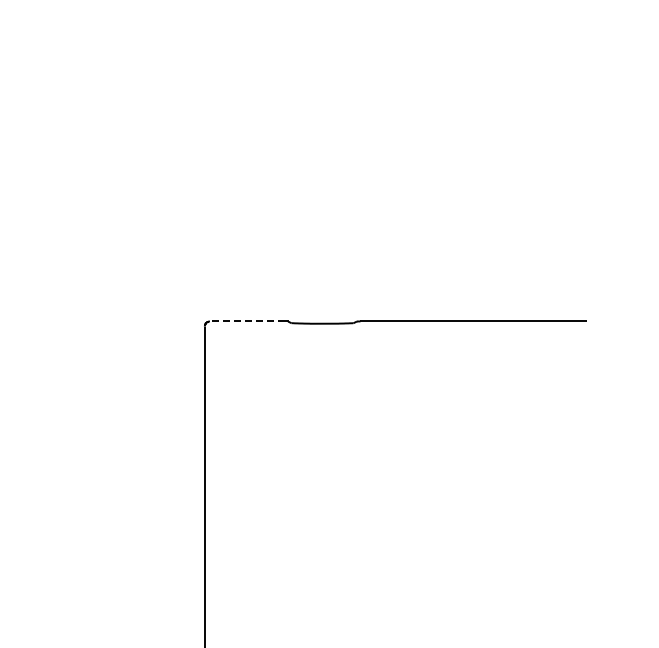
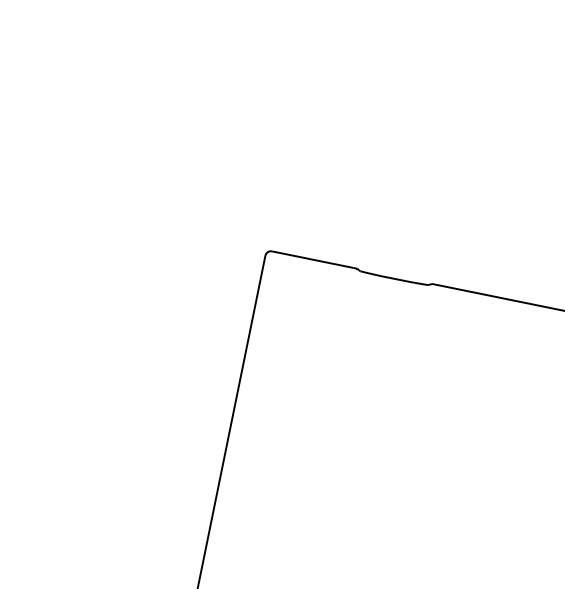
line: (246, 321) -> (311, 259), dashed -> solid

